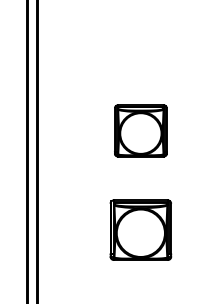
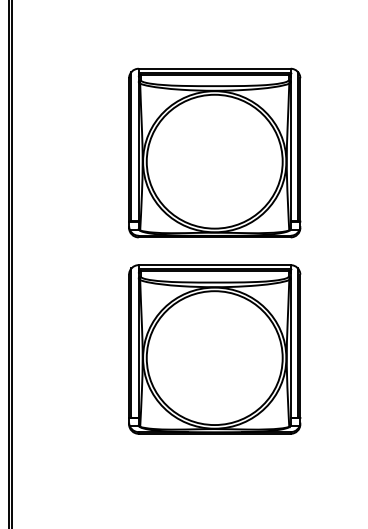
part: (140, 130) -> (214, 152), size x1.67
part: (140, 229) -> (214, 347), size x1.43

